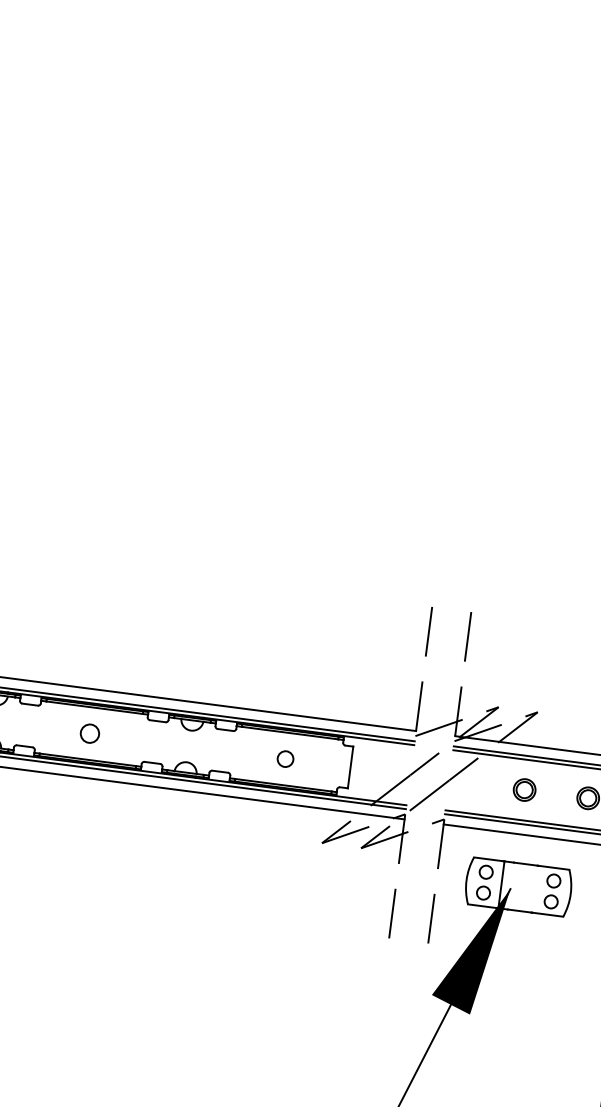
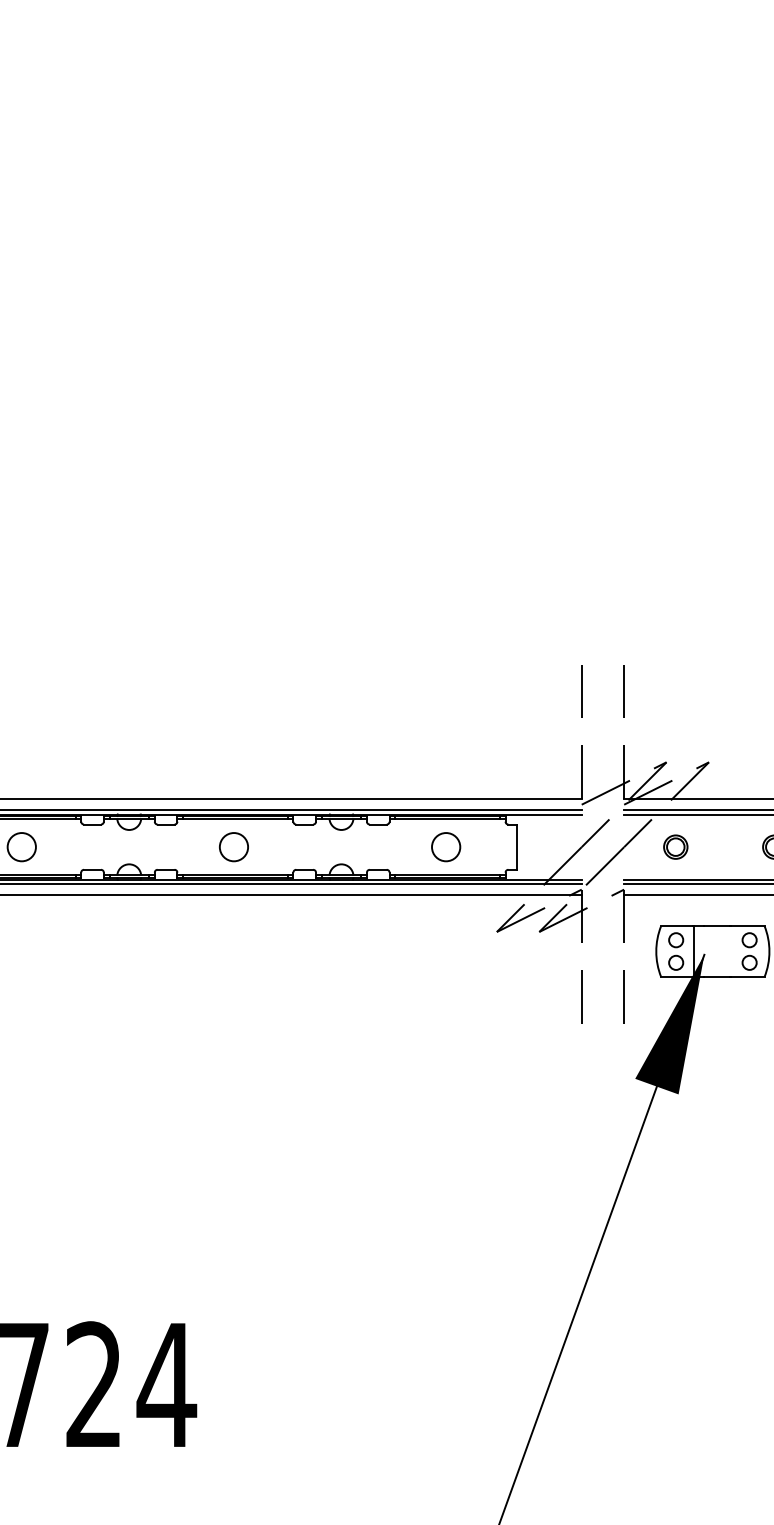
circle: (89, 733) -> (233, 847), size x1.43
circle: (285, 759) -> (446, 847), size x1.67
part: (524, 789) -> (675, 846), moved

